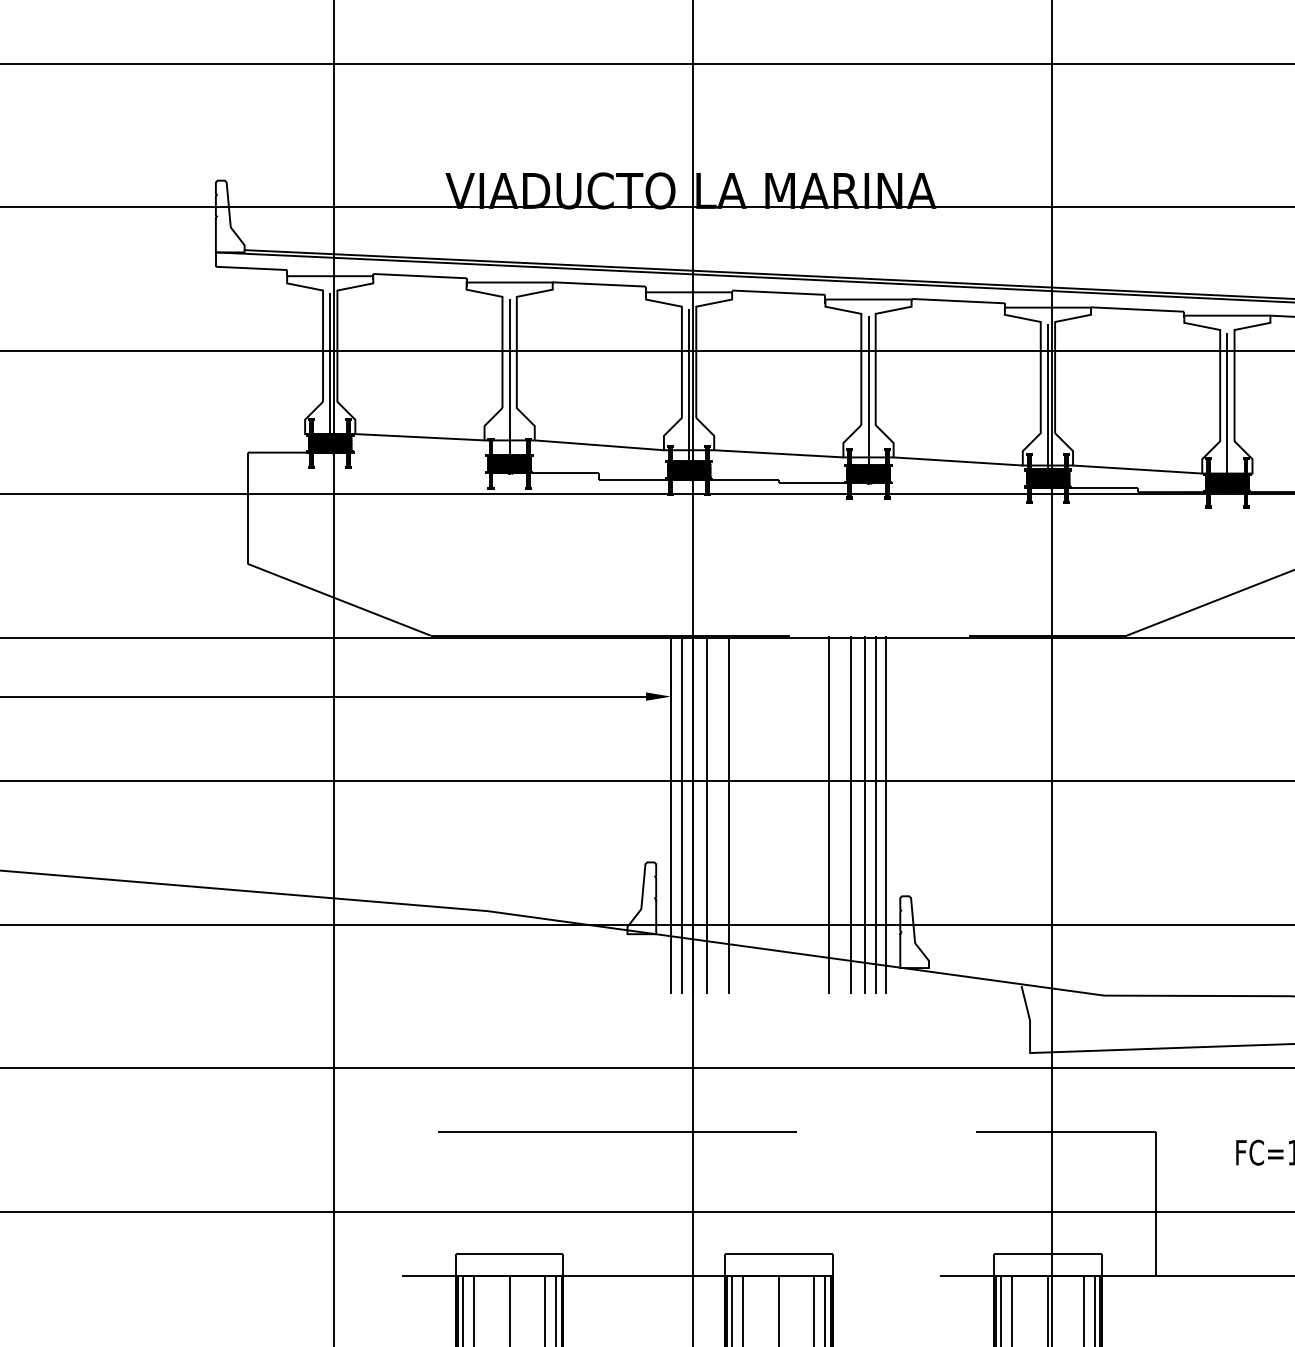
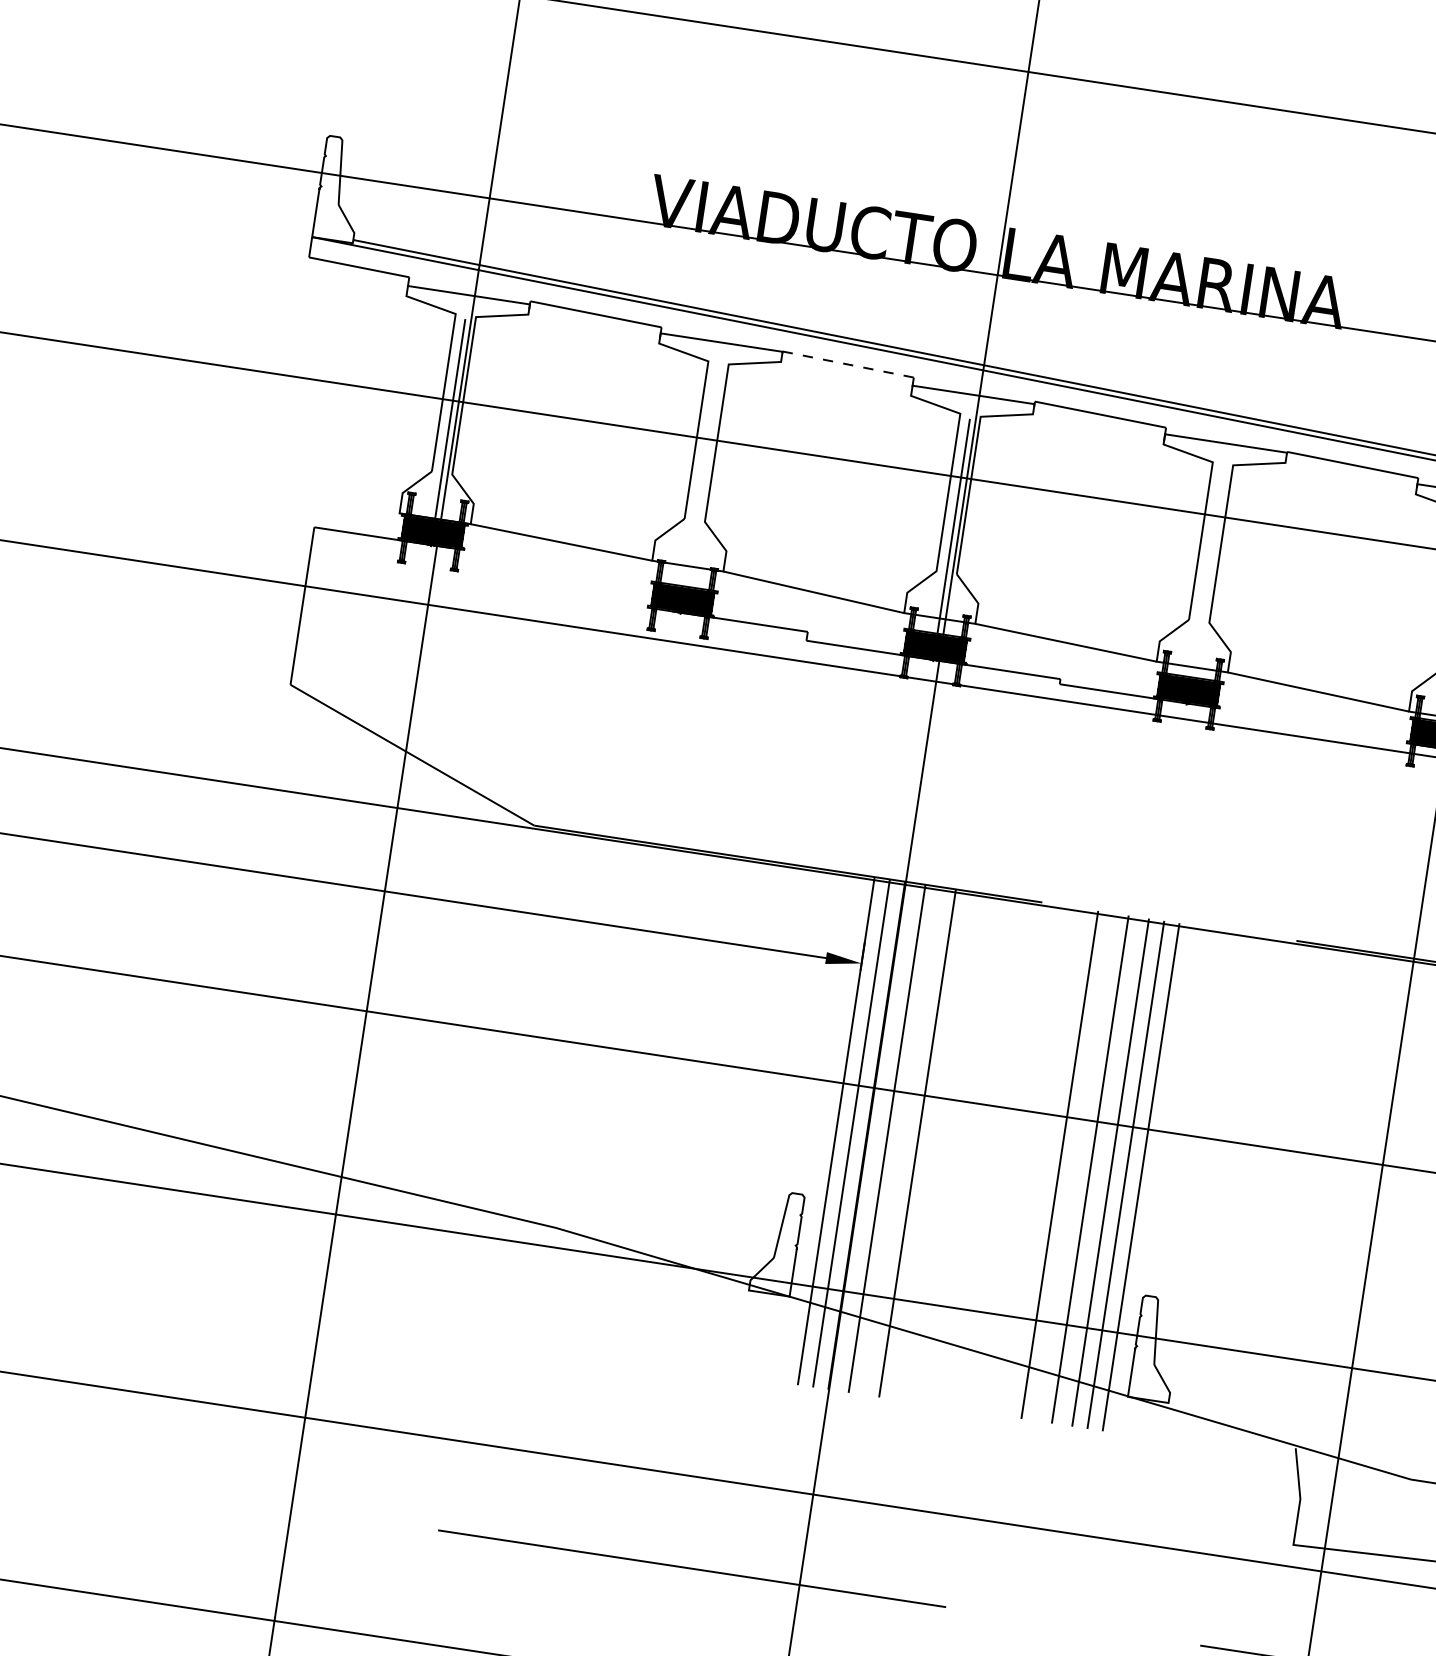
line: (599, 284) -> (848, 364), solid -> dashed
line: (509, 378) -> (700, 478), removed
line: (868, 395) -> (1205, 579), removed

